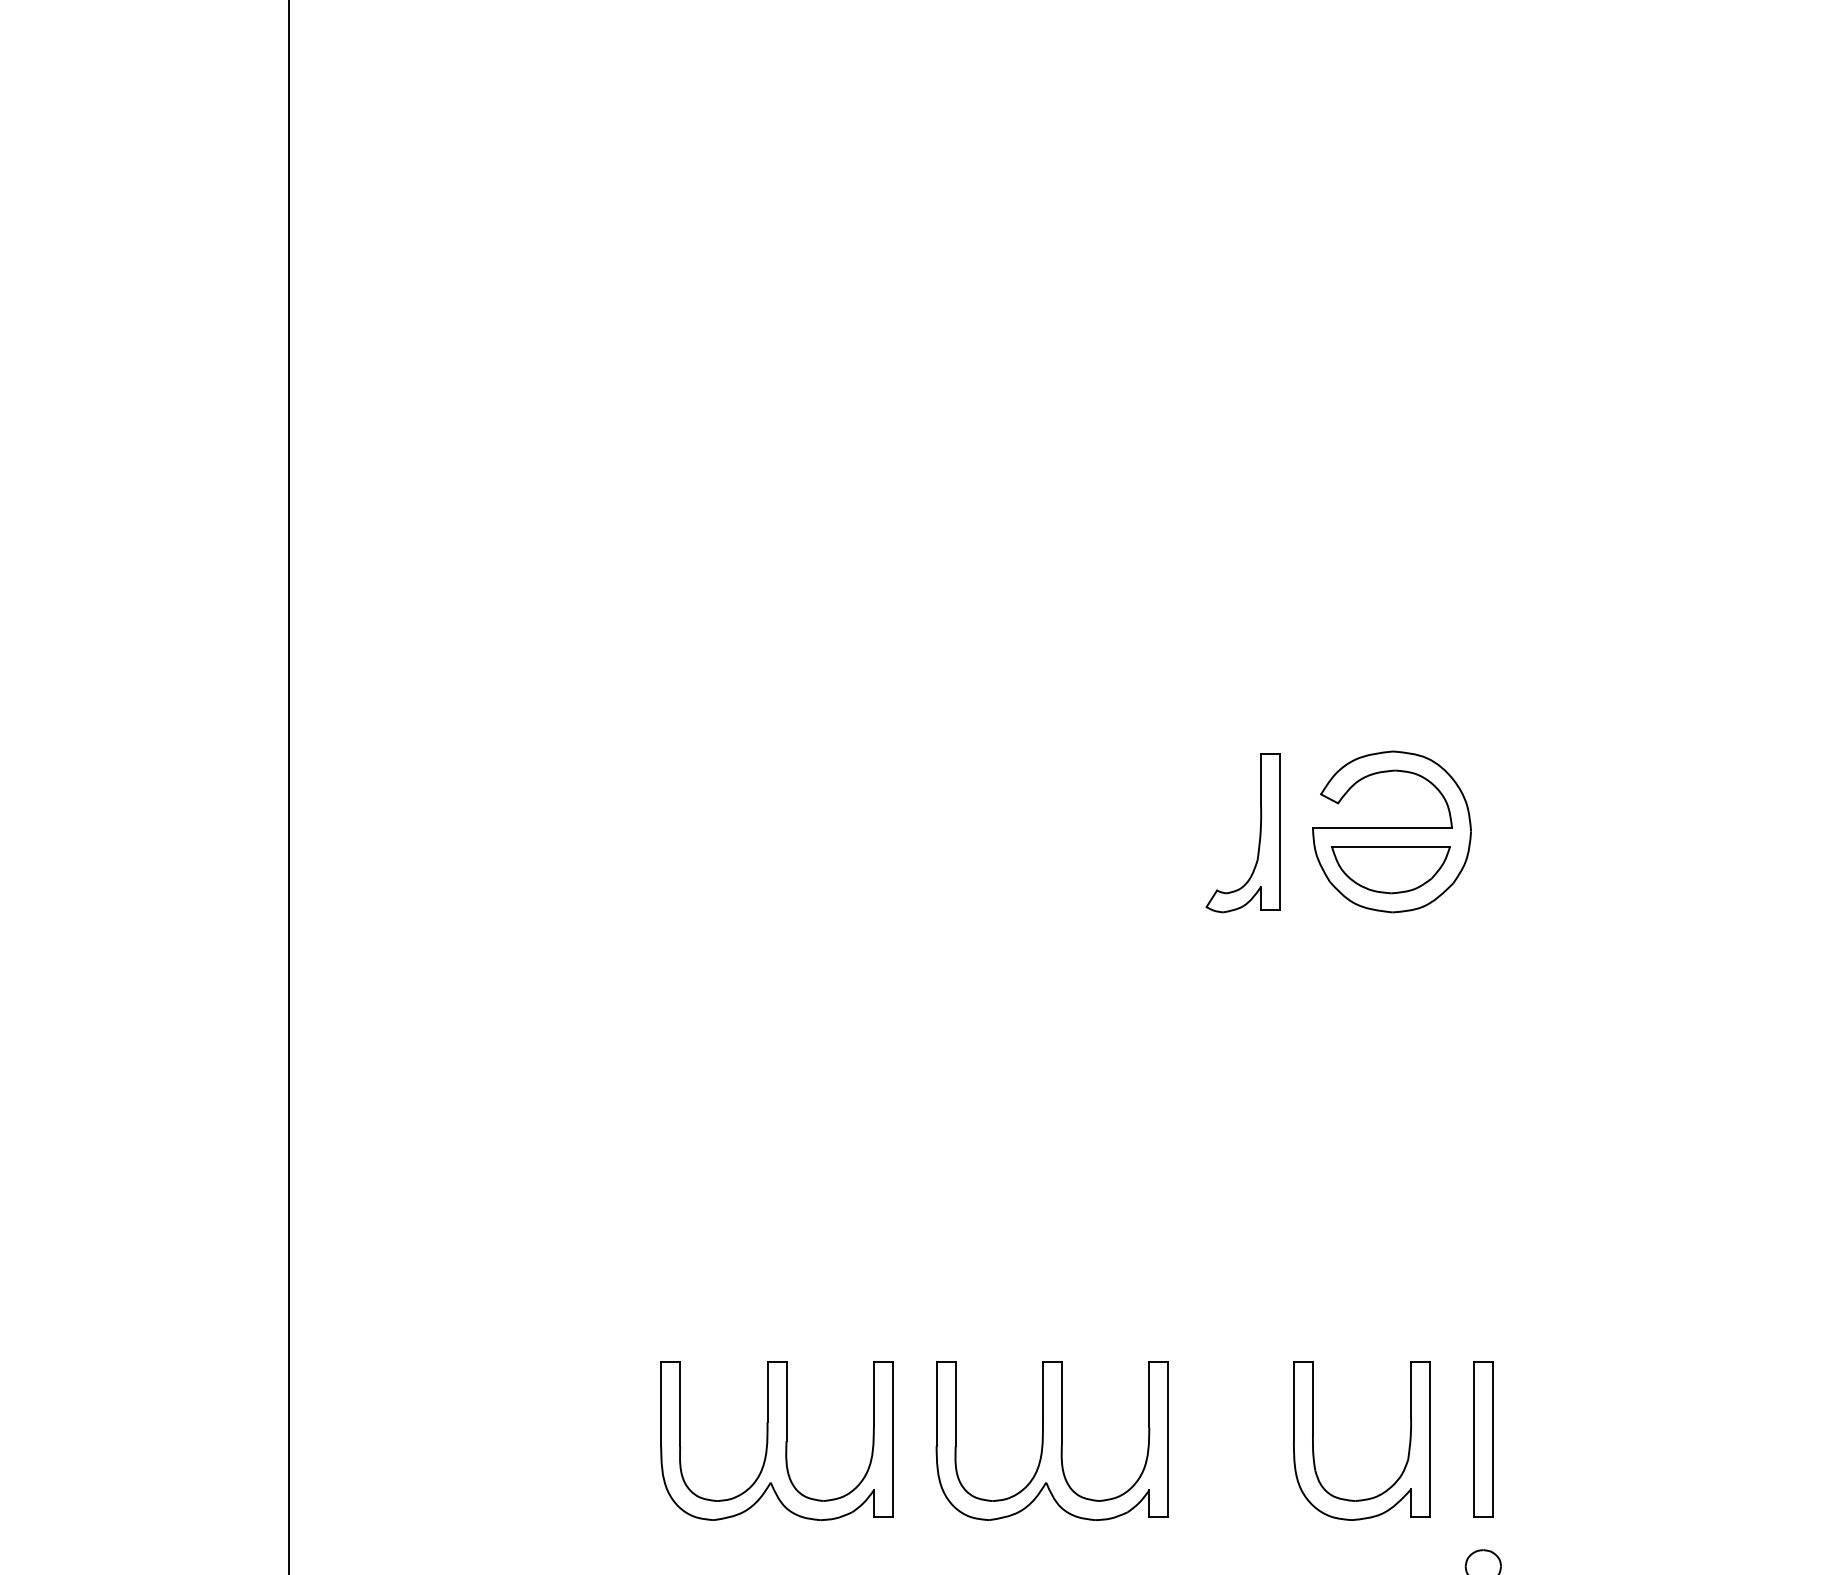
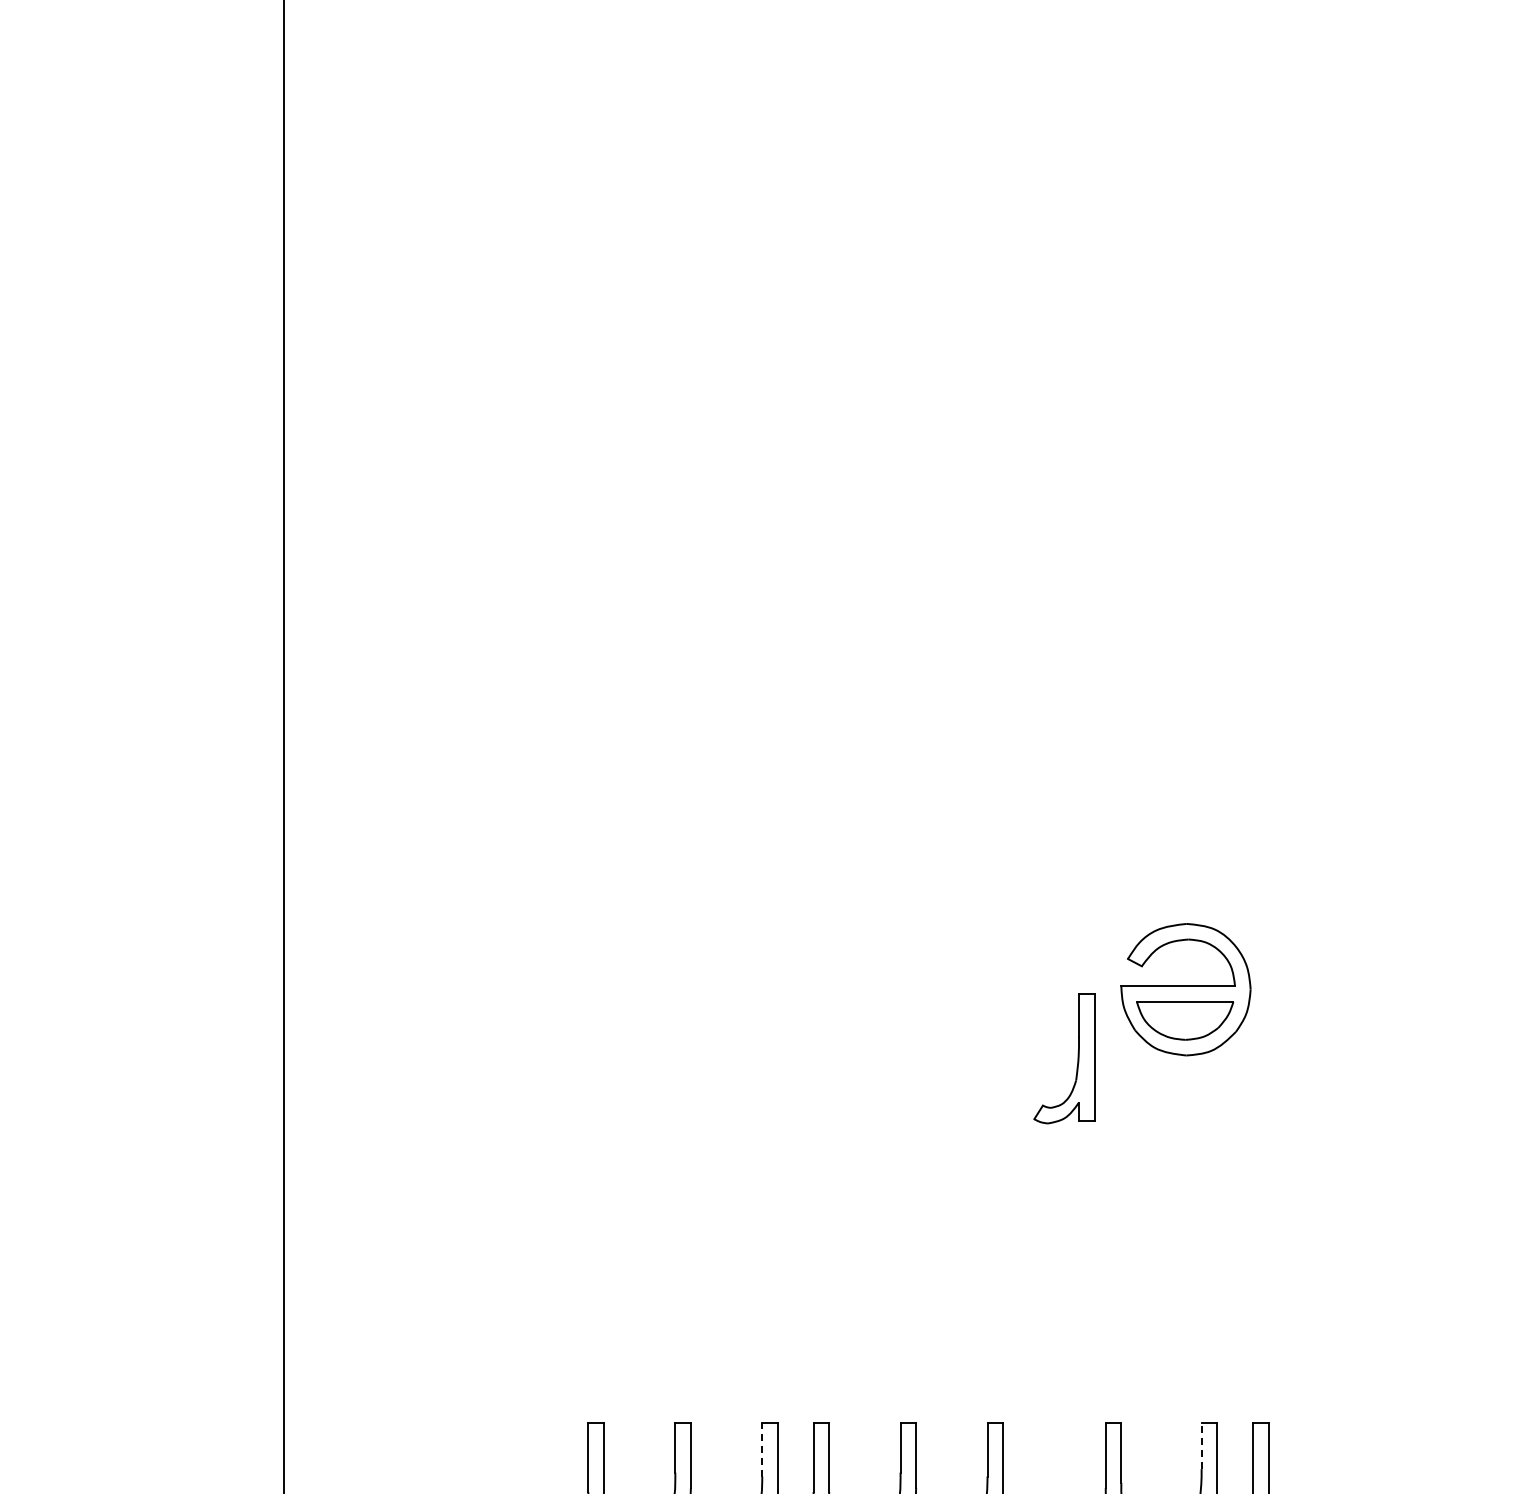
part: (1259, 832) -> (1077, 1058), moved
line: (1410, 1390) -> (1201, 1446), solid -> dashed
line: (874, 1394) -> (762, 1449), solid -> dashed

